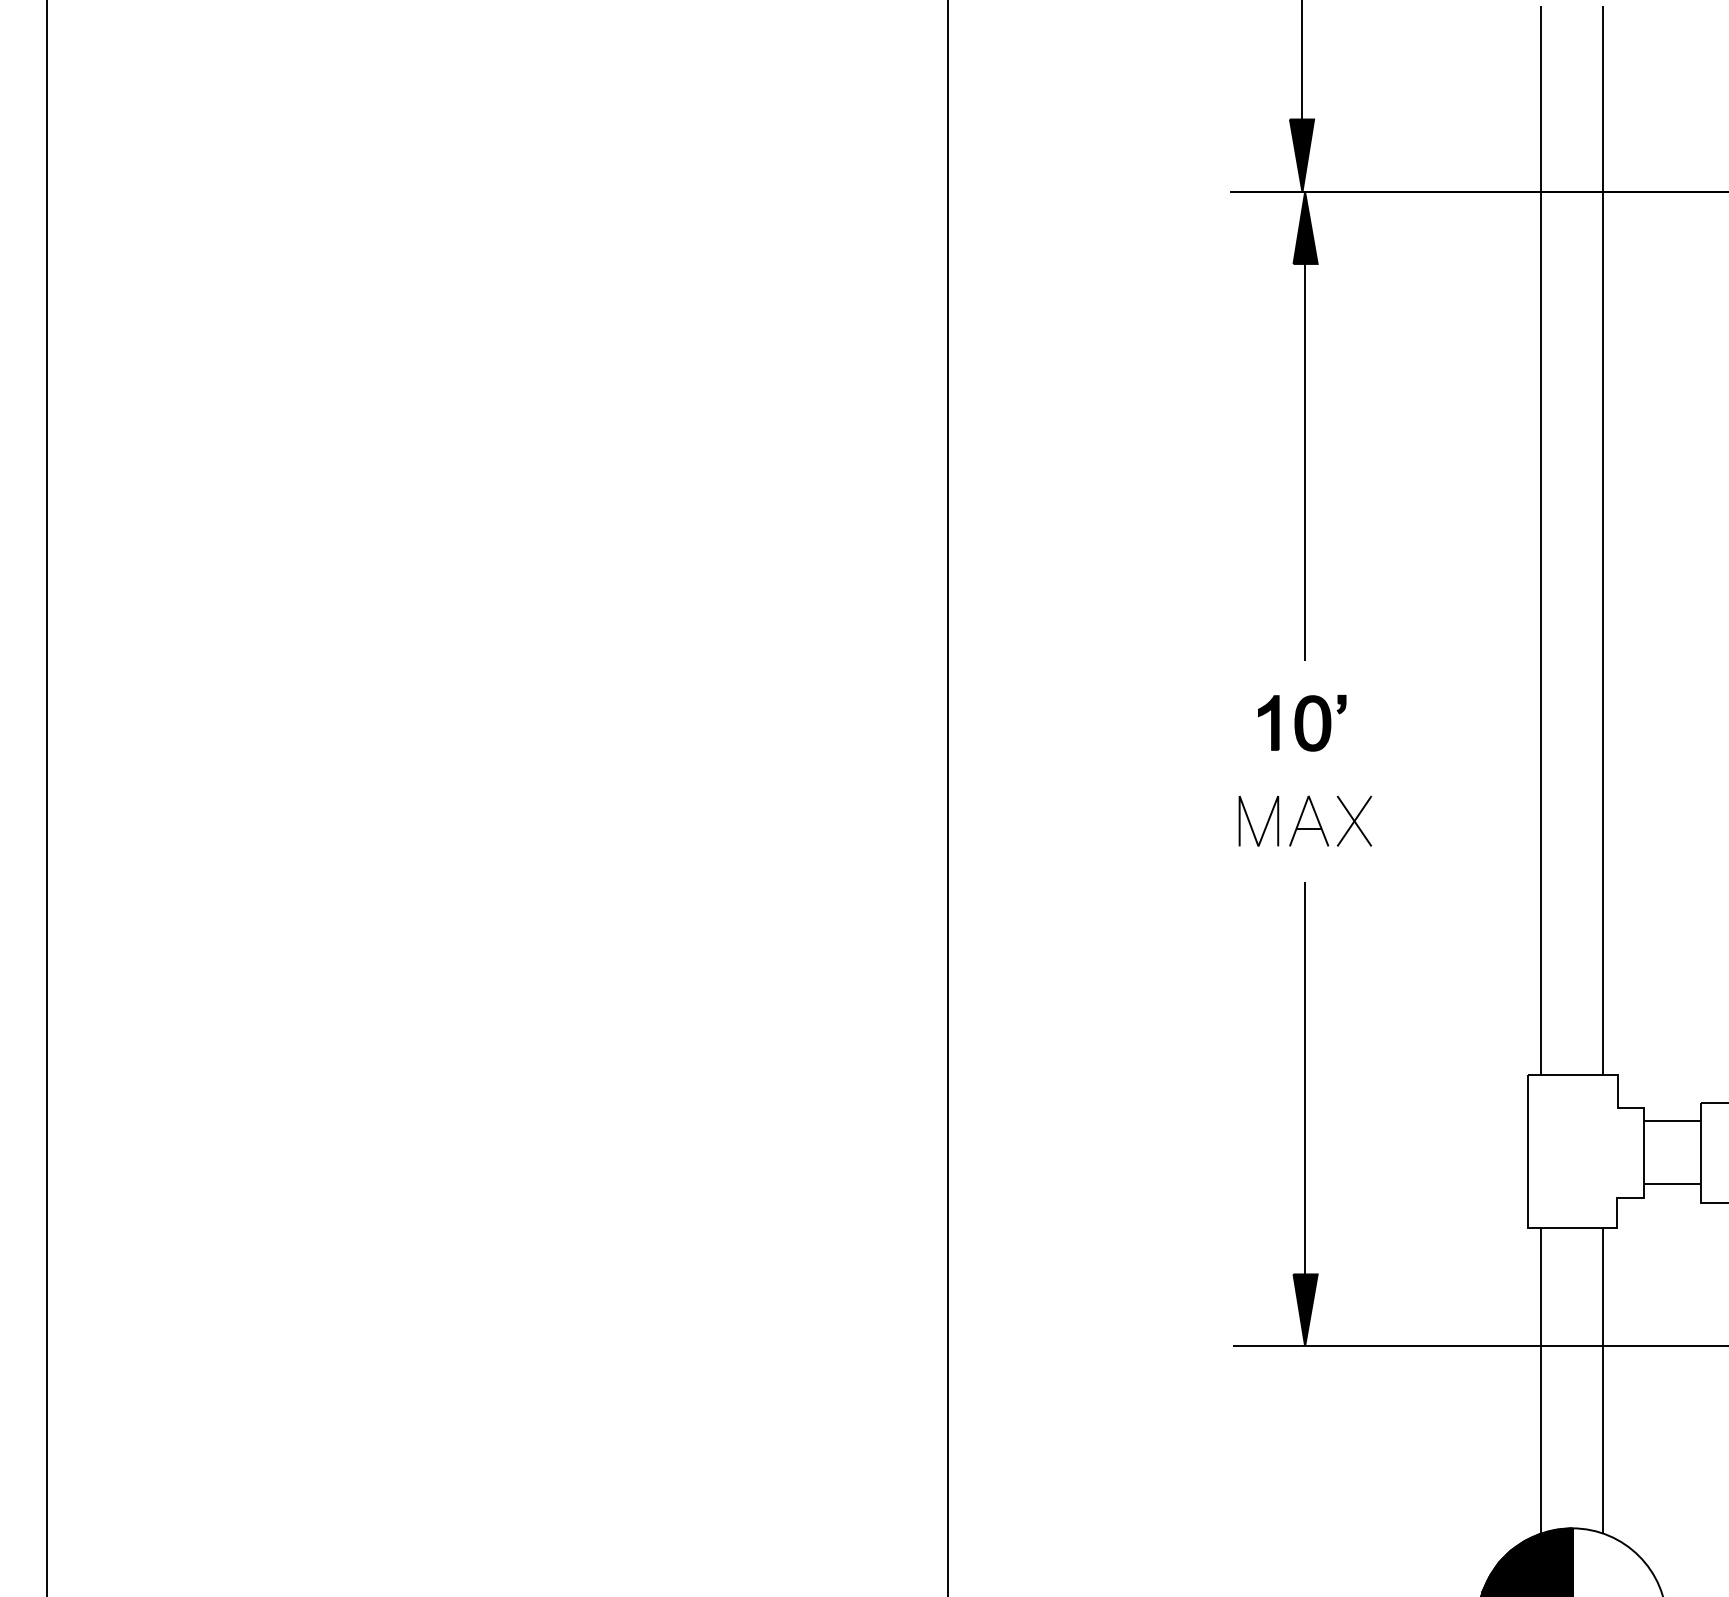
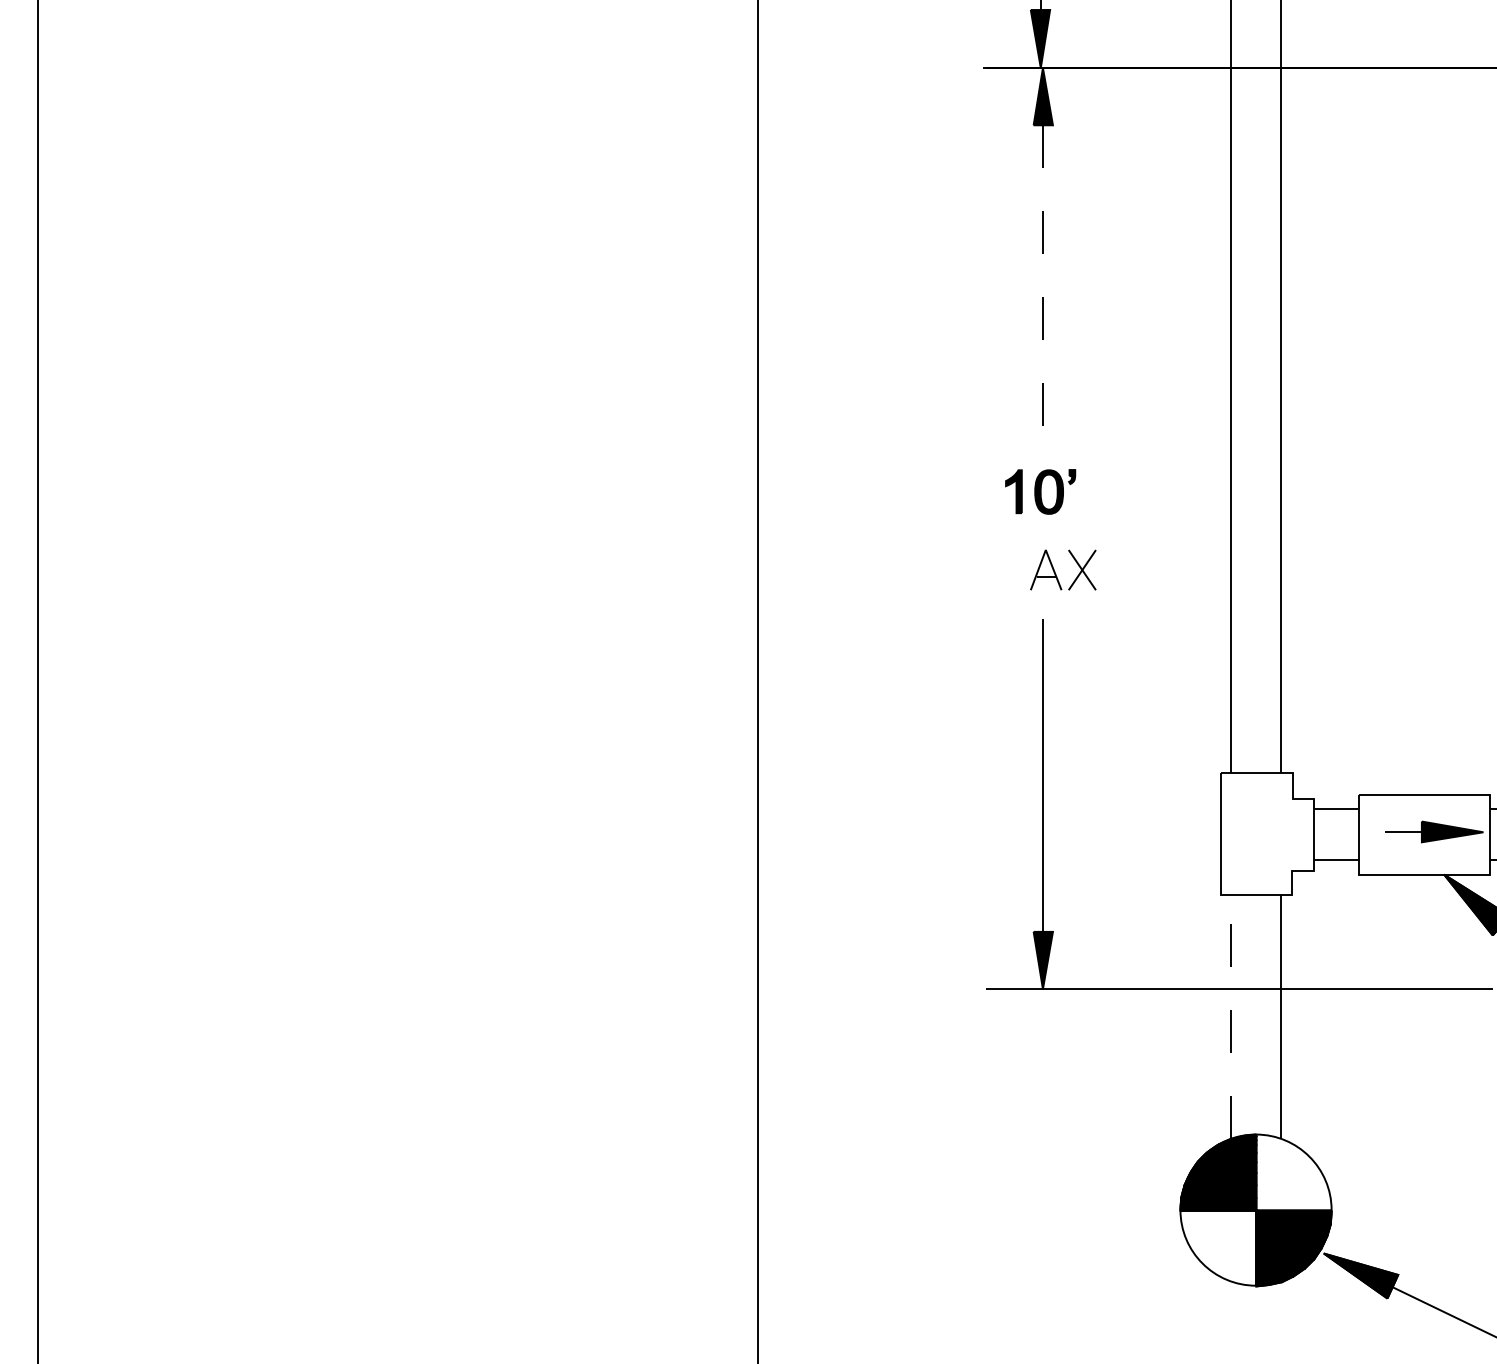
line: (1304, 463) -> (1042, 284), solid -> dashed
line: (1251, 824) -> (1000, 572), removed
line: (1541, 1380) -> (1231, 1016), solid -> dashed

